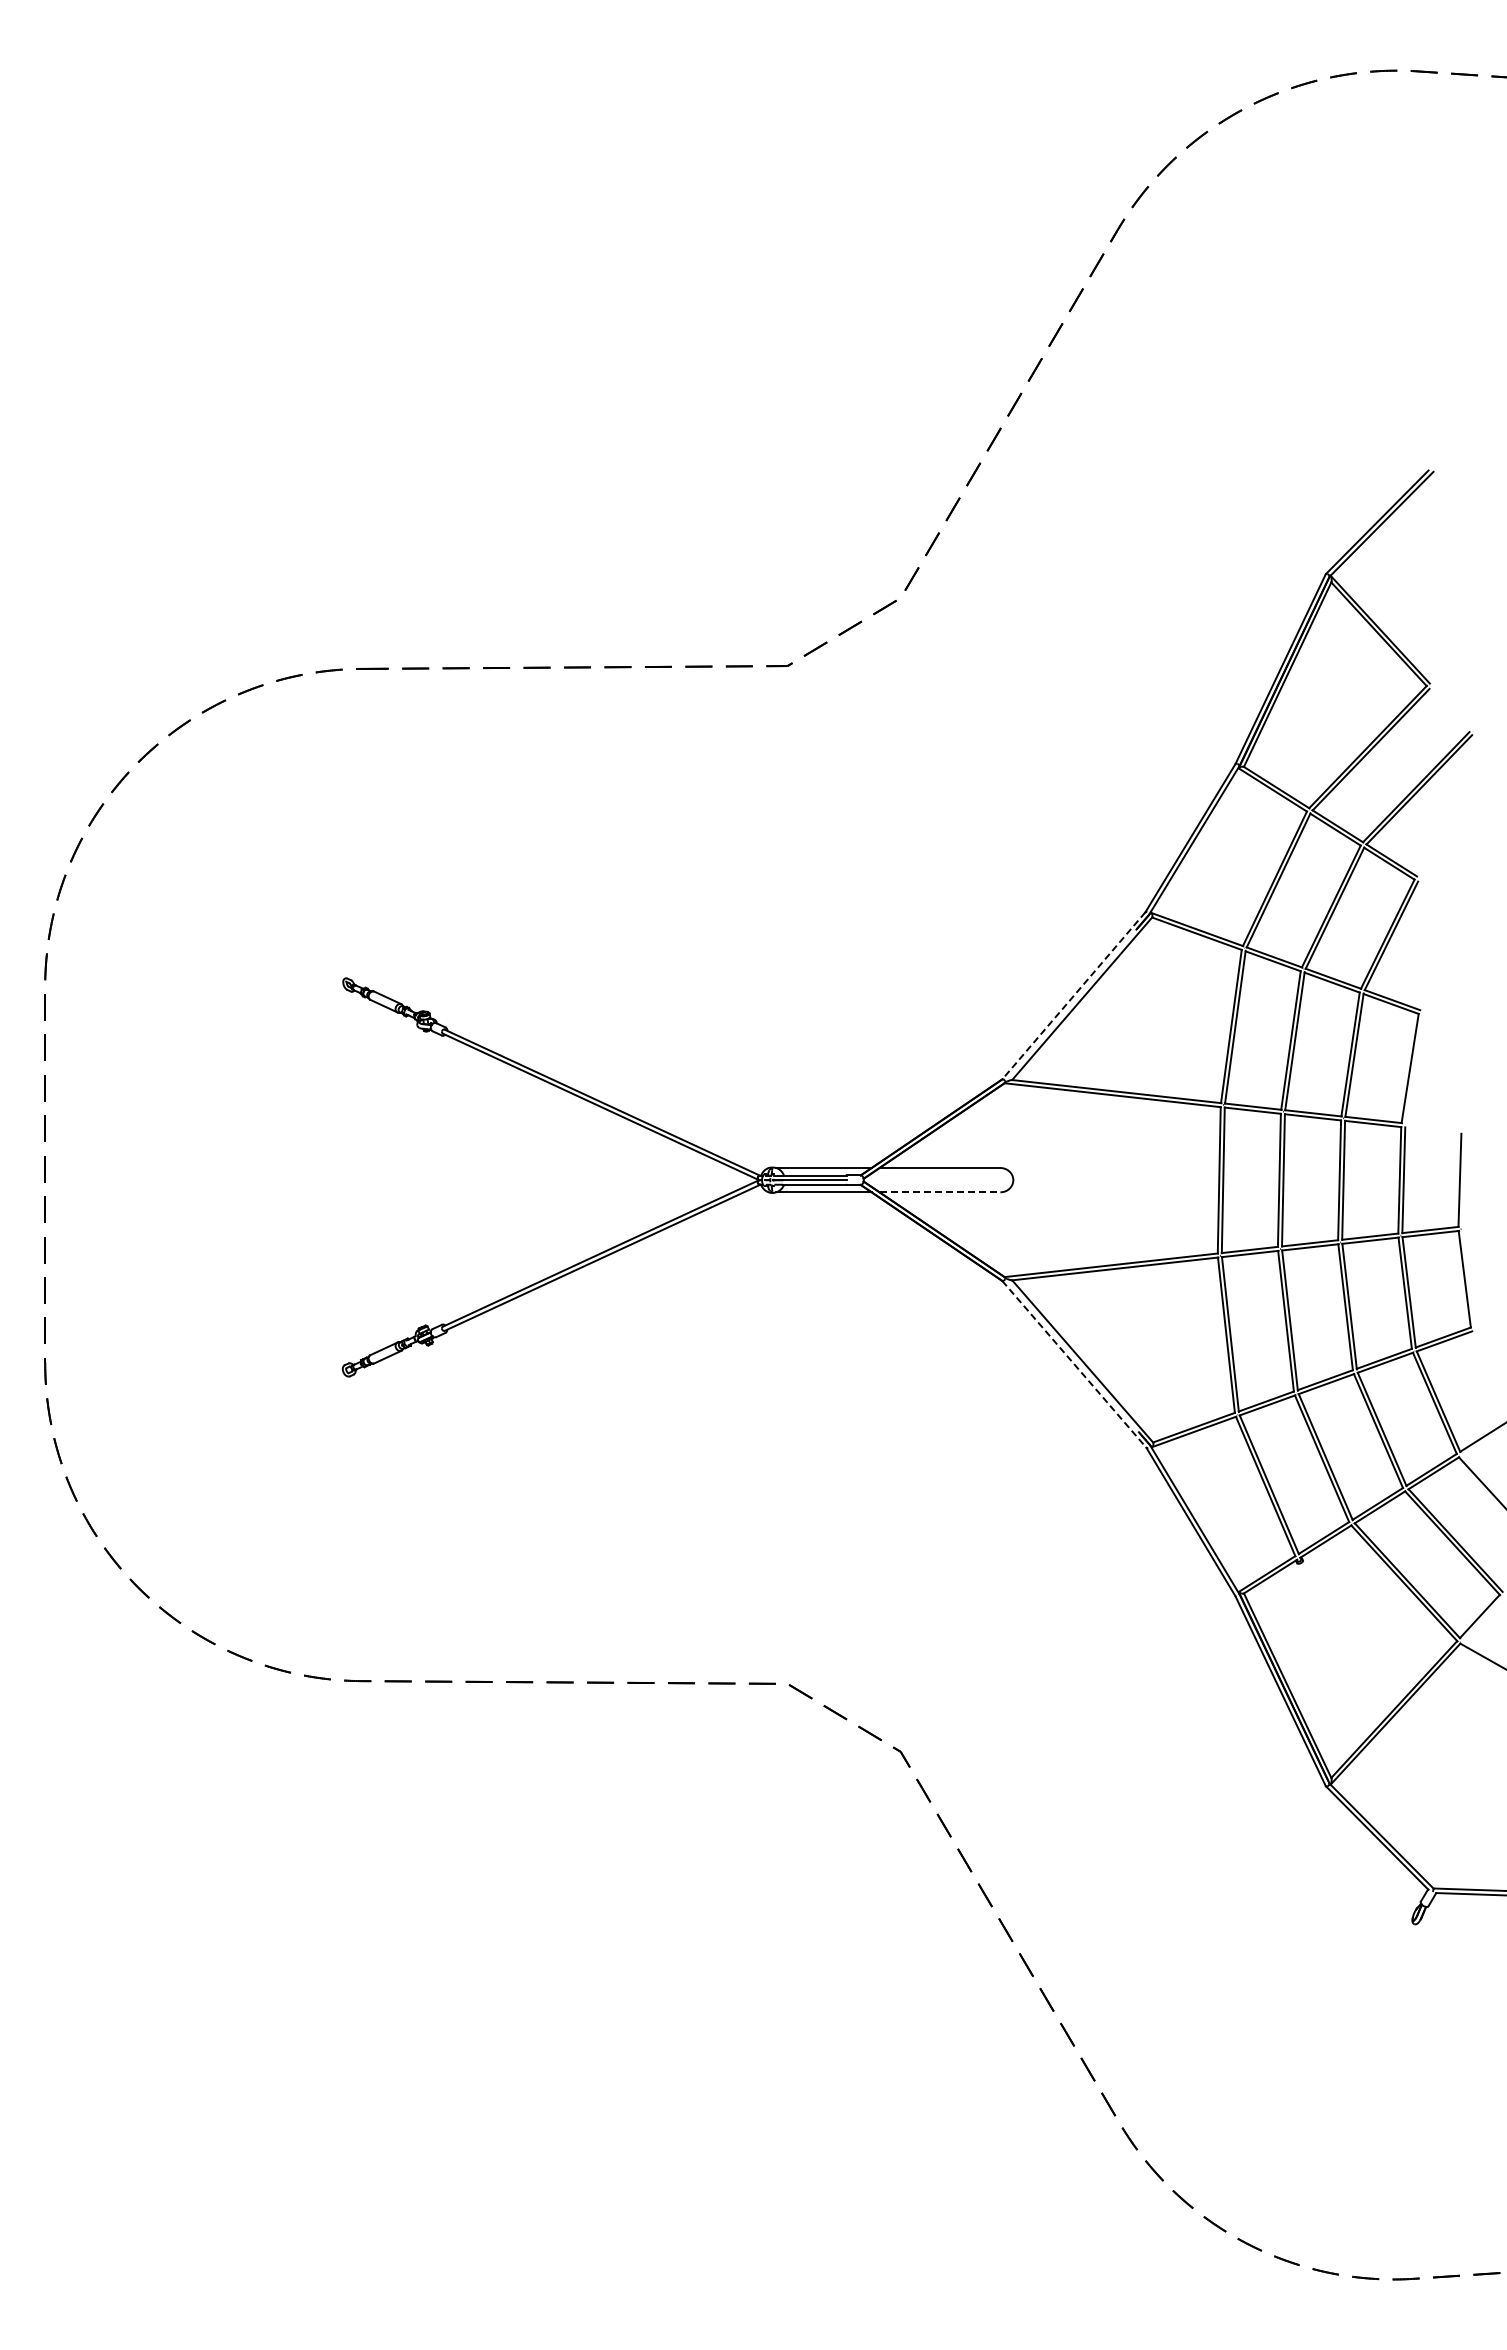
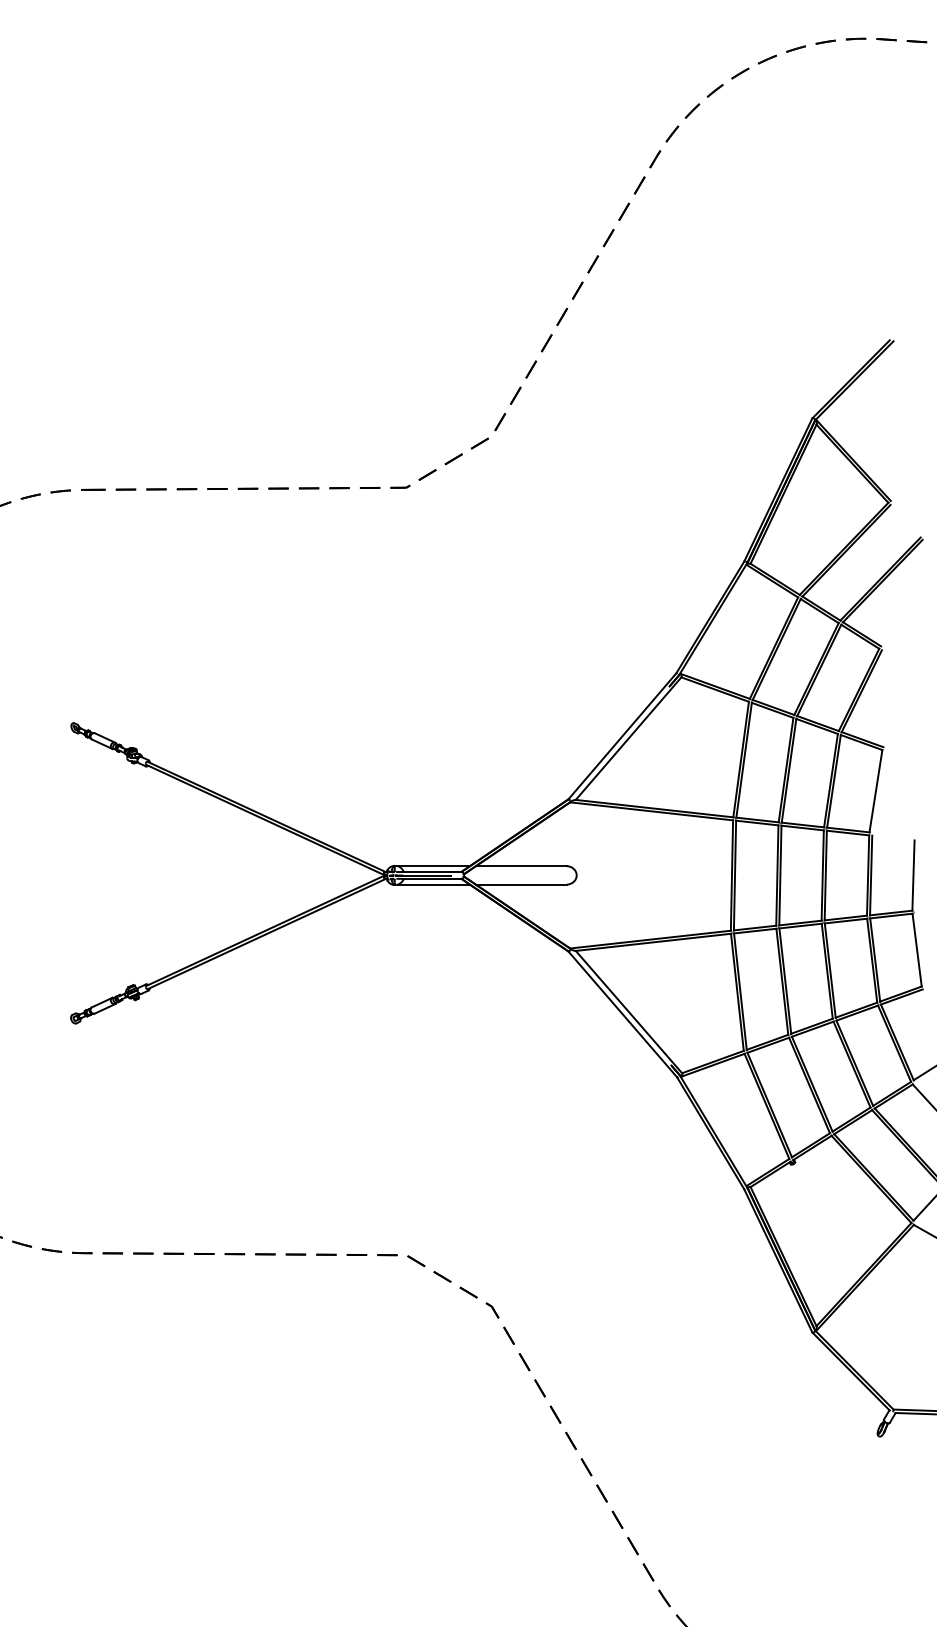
line: (1073, 996) -> (622, 736), dashed -> solid
line: (940, 1192) -> (521, 884), dashed -> solid
line: (1074, 1364) -> (622, 1014), dashed -> solid

